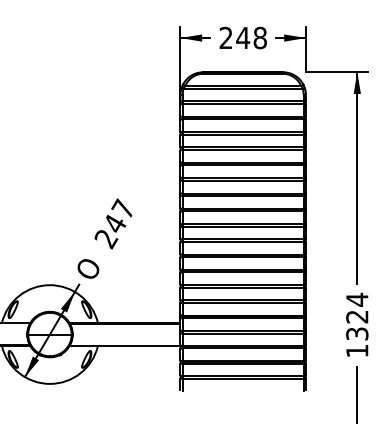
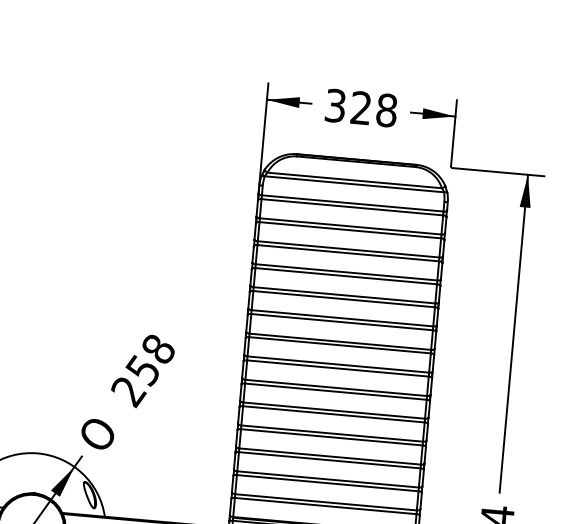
text: (234, 37) -> (348, 106), 248 -> 328
text: (118, 216) -> (150, 359), 247 -> 258

